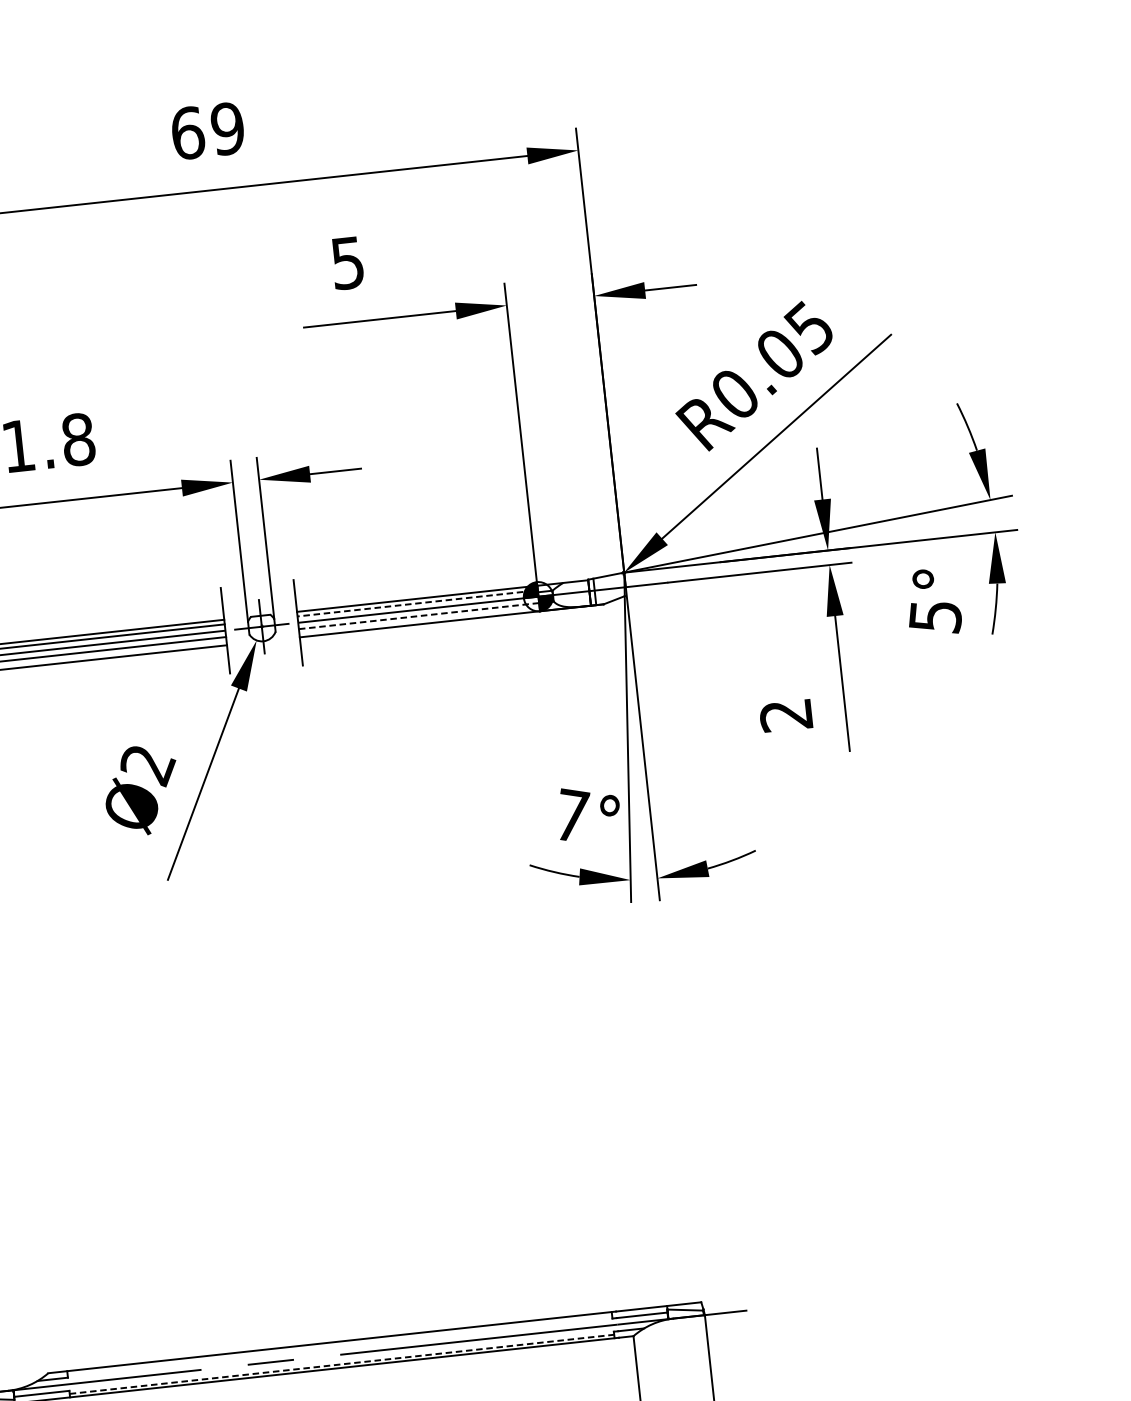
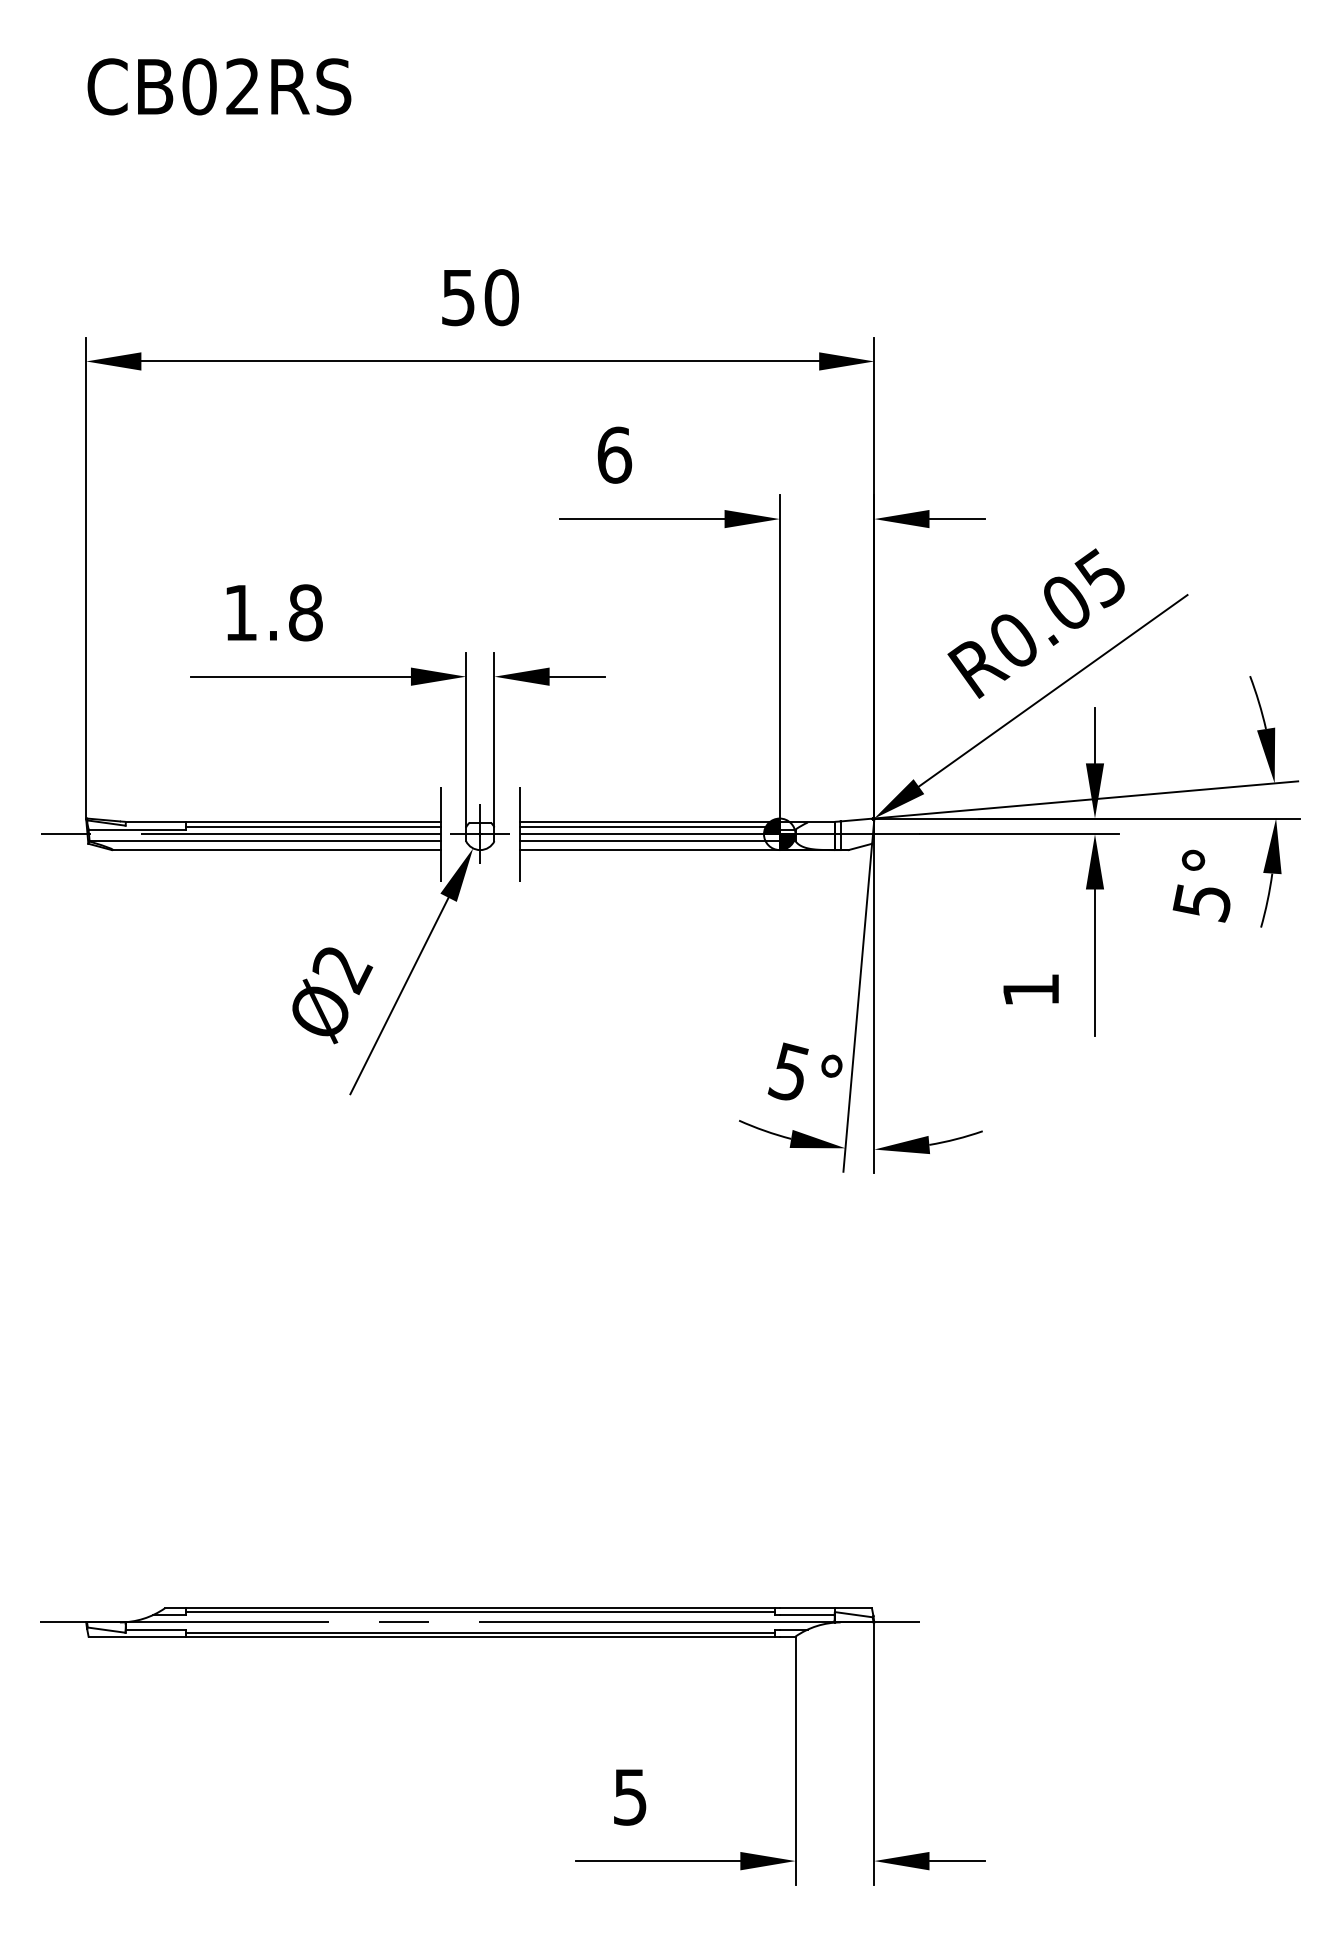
text: (207, 130) -> (479, 297), 69 -> 50
text: (347, 262) -> (614, 454), 5 -> 6
line: (415, 603) -> (647, 827), dashed -> solid
line: (419, 616) -> (650, 841), dashed -> solid
text: (785, 715) -> (1030, 990), 2 -> 1
text: (571, 814) -> (789, 1071), 7° -> 5°
line: (340, 1345) -> (480, 1612), added
line: (342, 1363) -> (480, 1632), dashed -> solid

